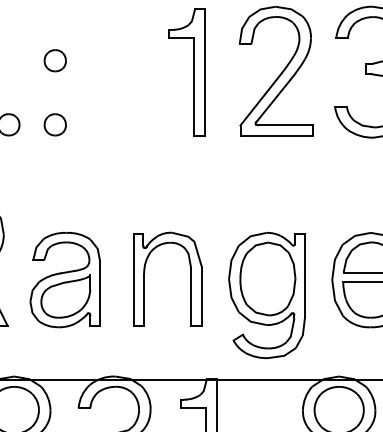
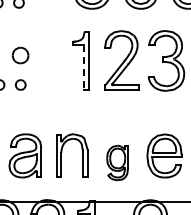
part: (54, 60) -> (20, 55), size x1.6
line: (194, 88) -> (84, 68), solid -> dashed
part: (266, 294) -> (117, 162), size x0.6

